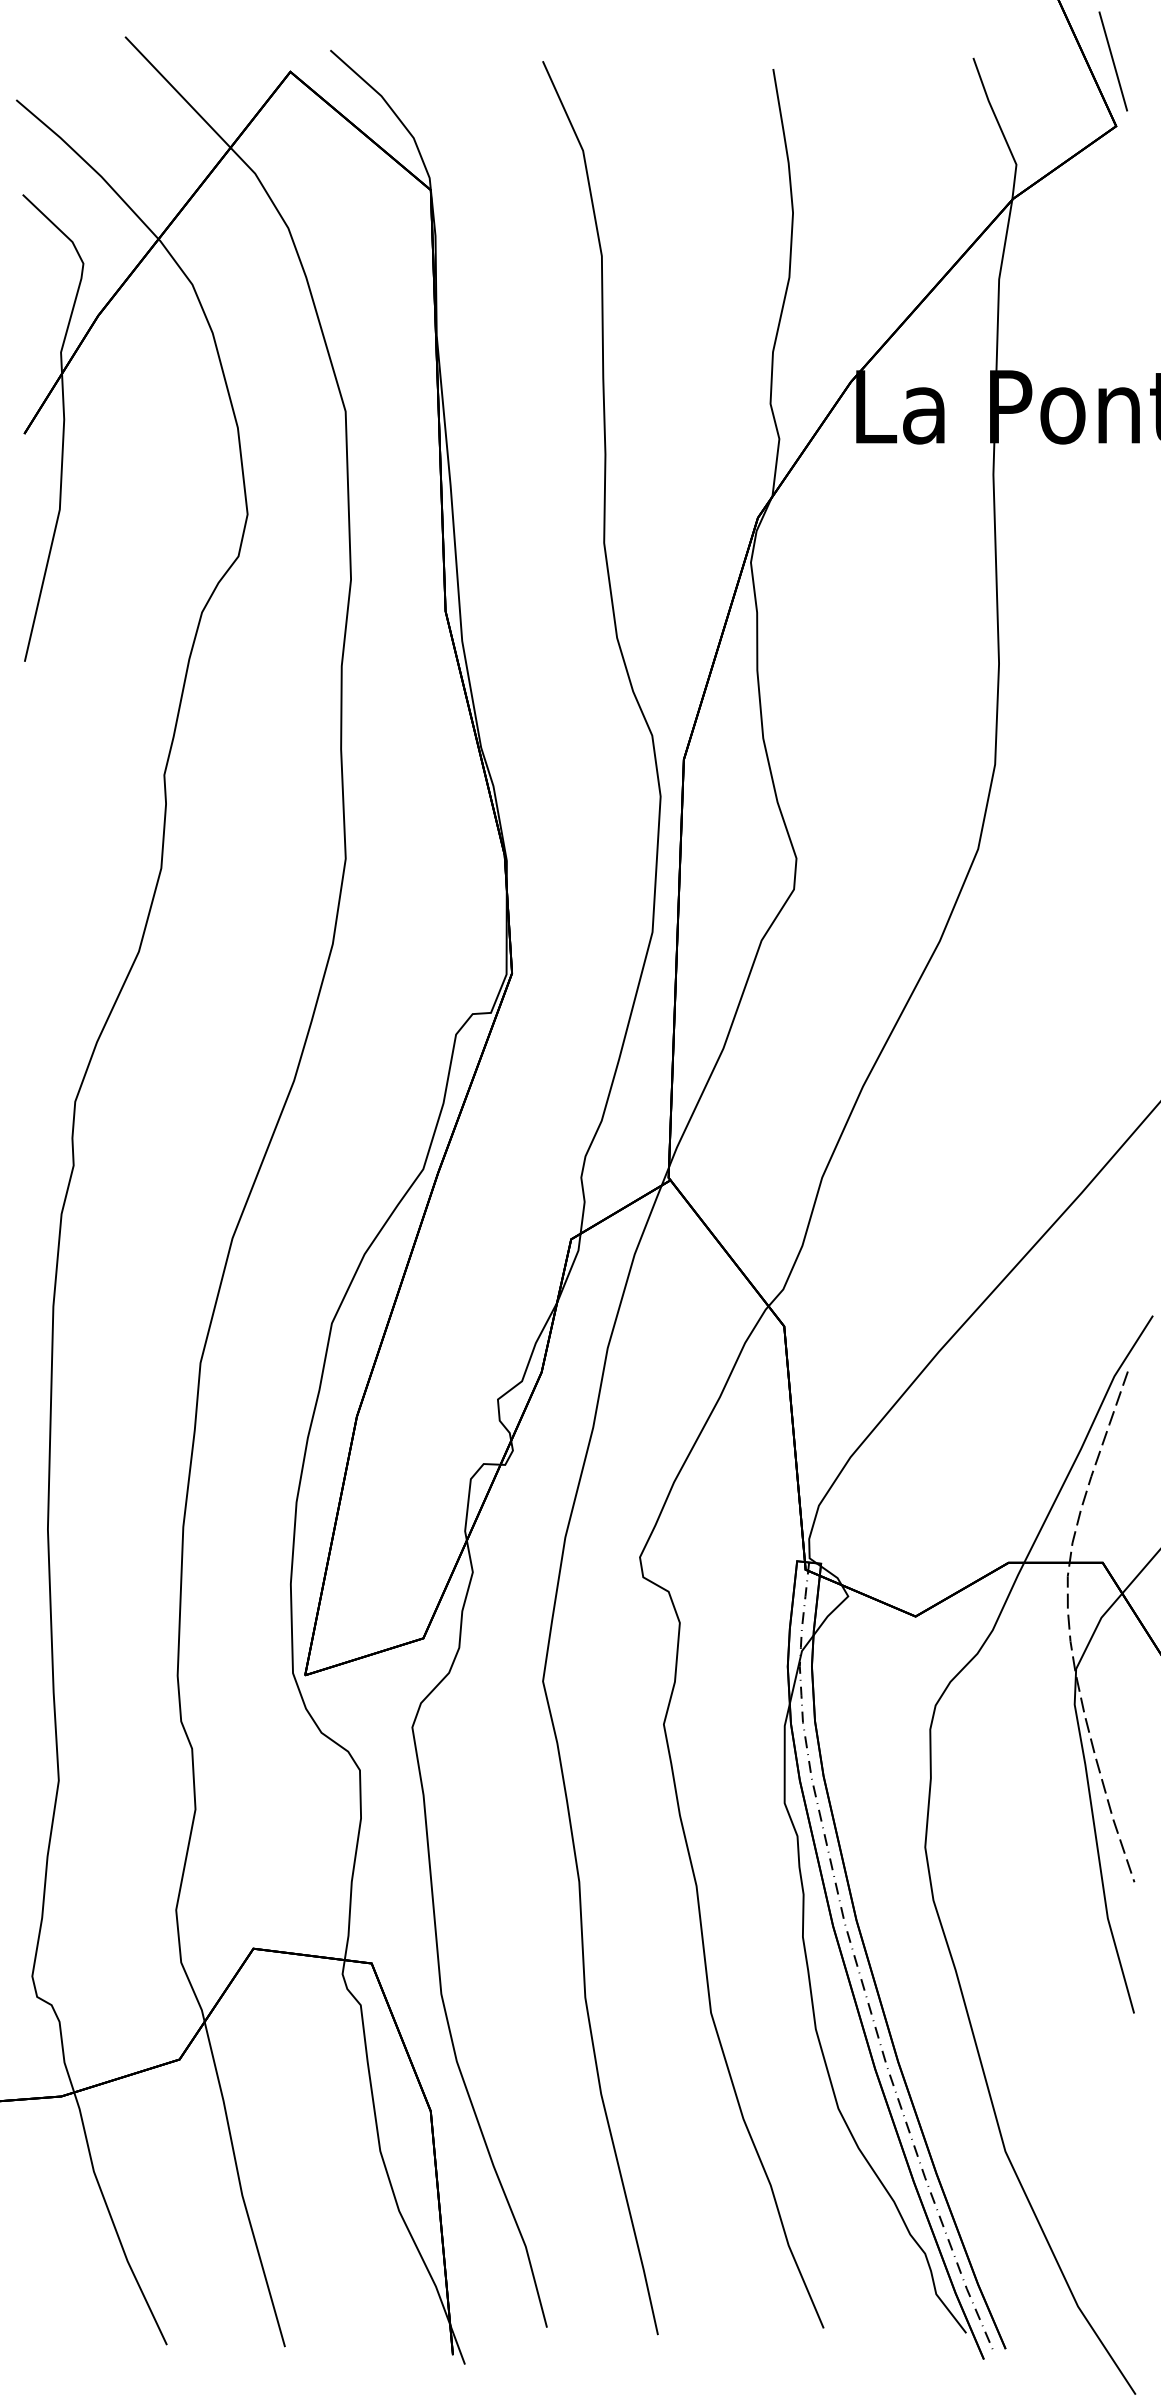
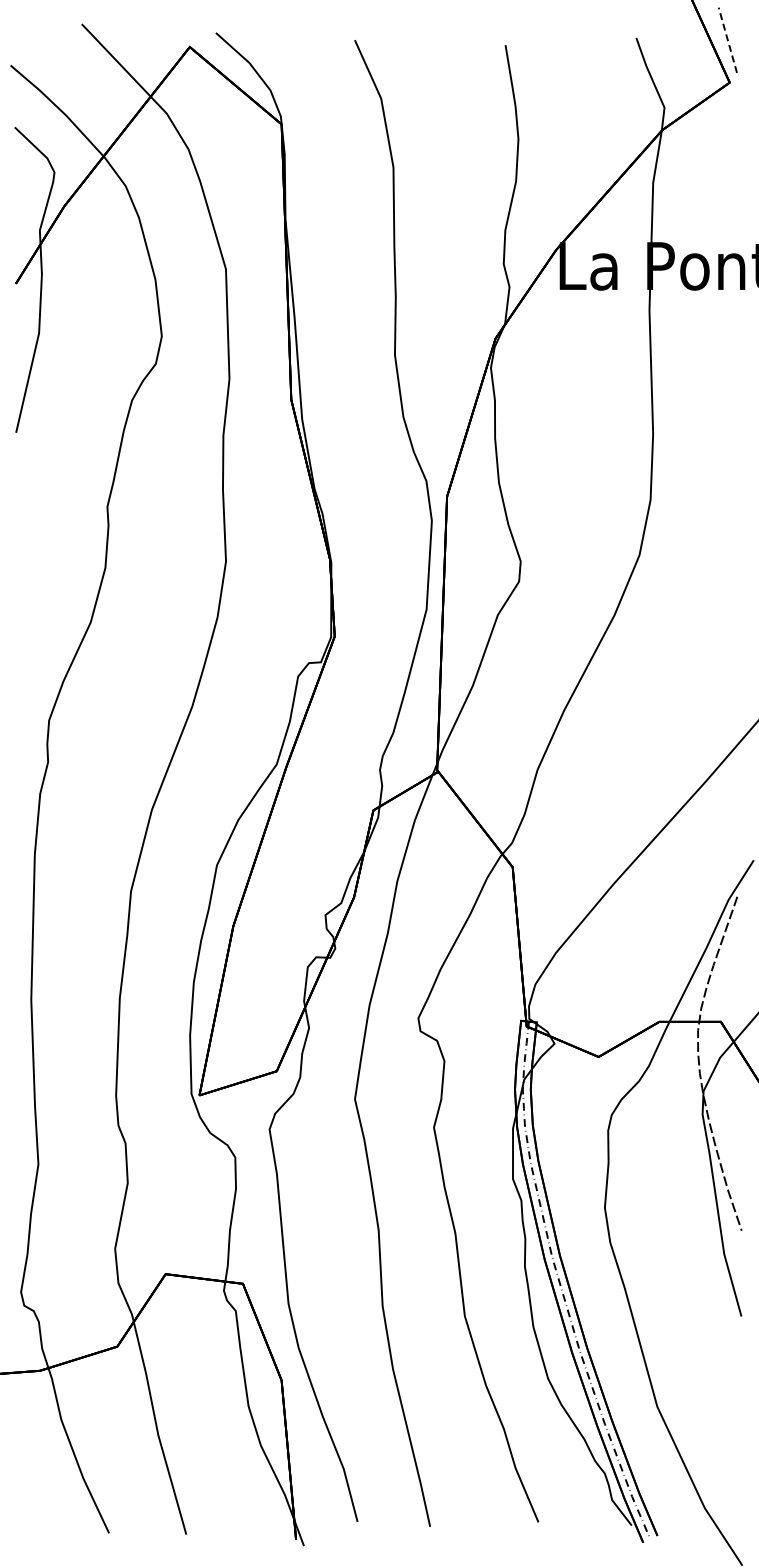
line: (1112, 61) -> (727, 40), solid -> dashed

